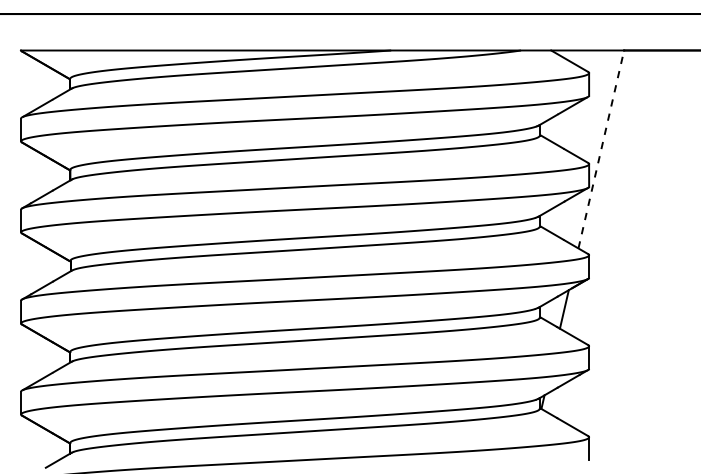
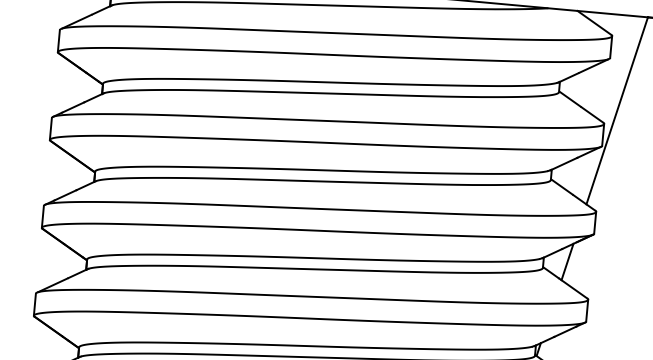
line: (601, 149) -> (617, 110), dashed -> solid

